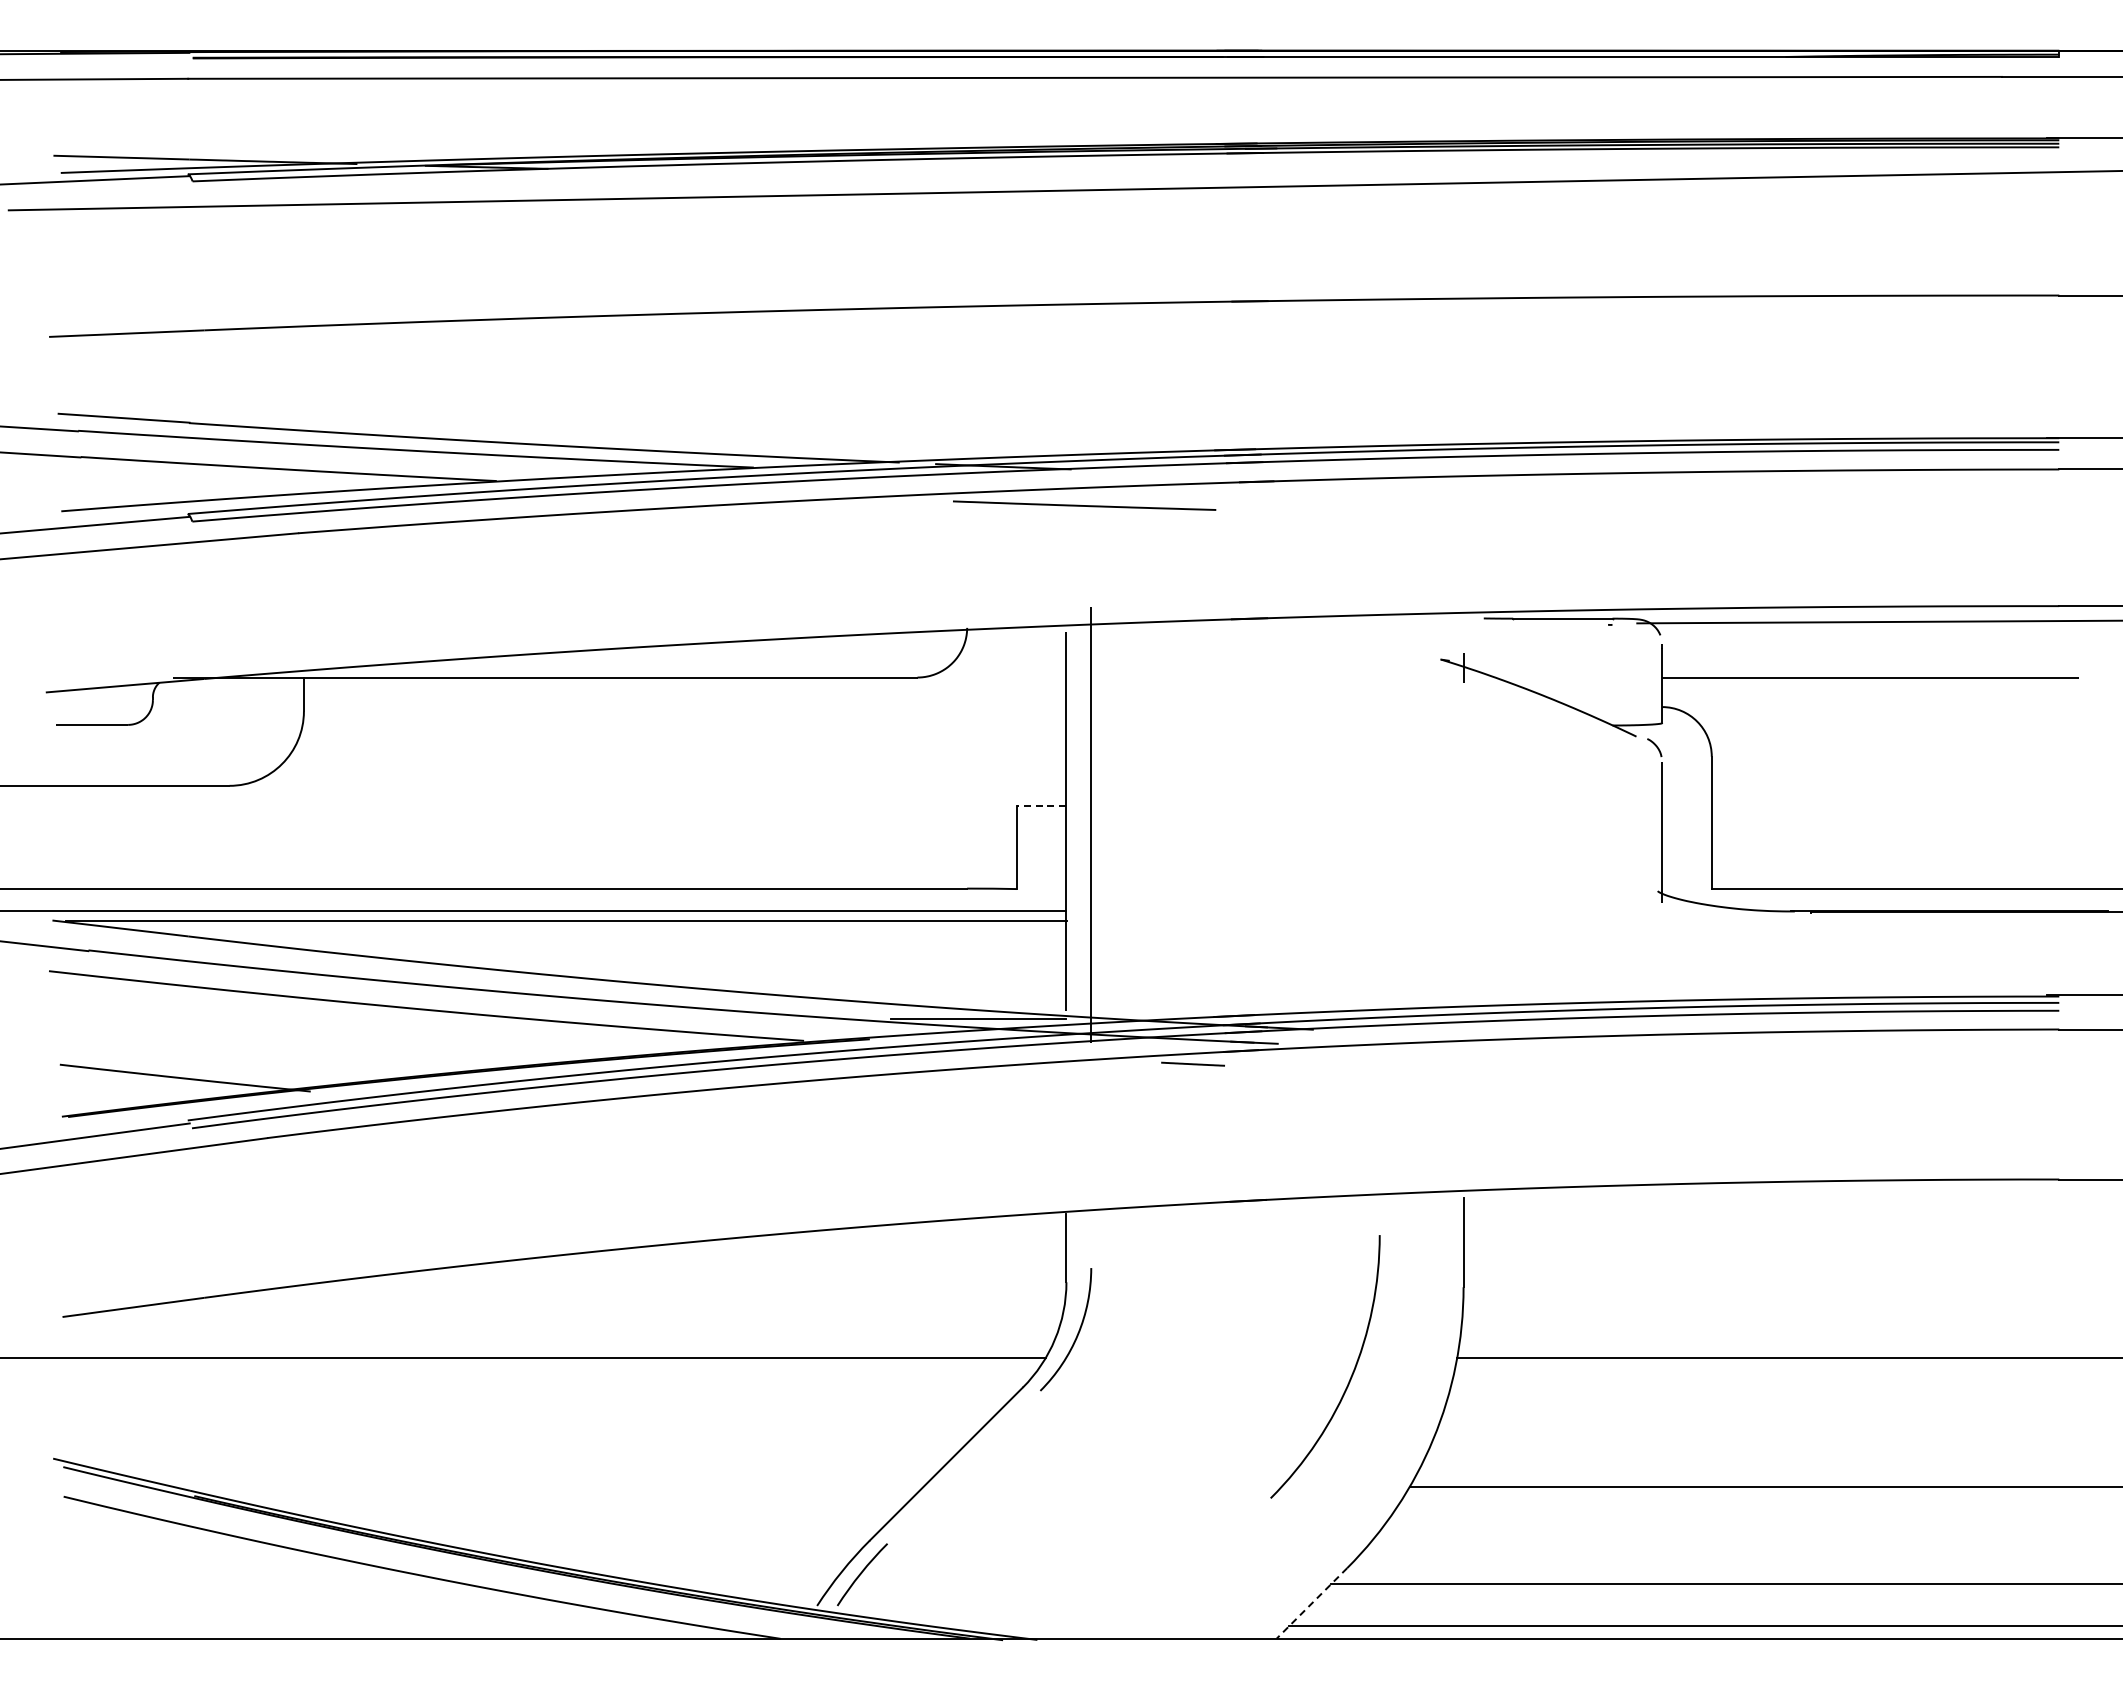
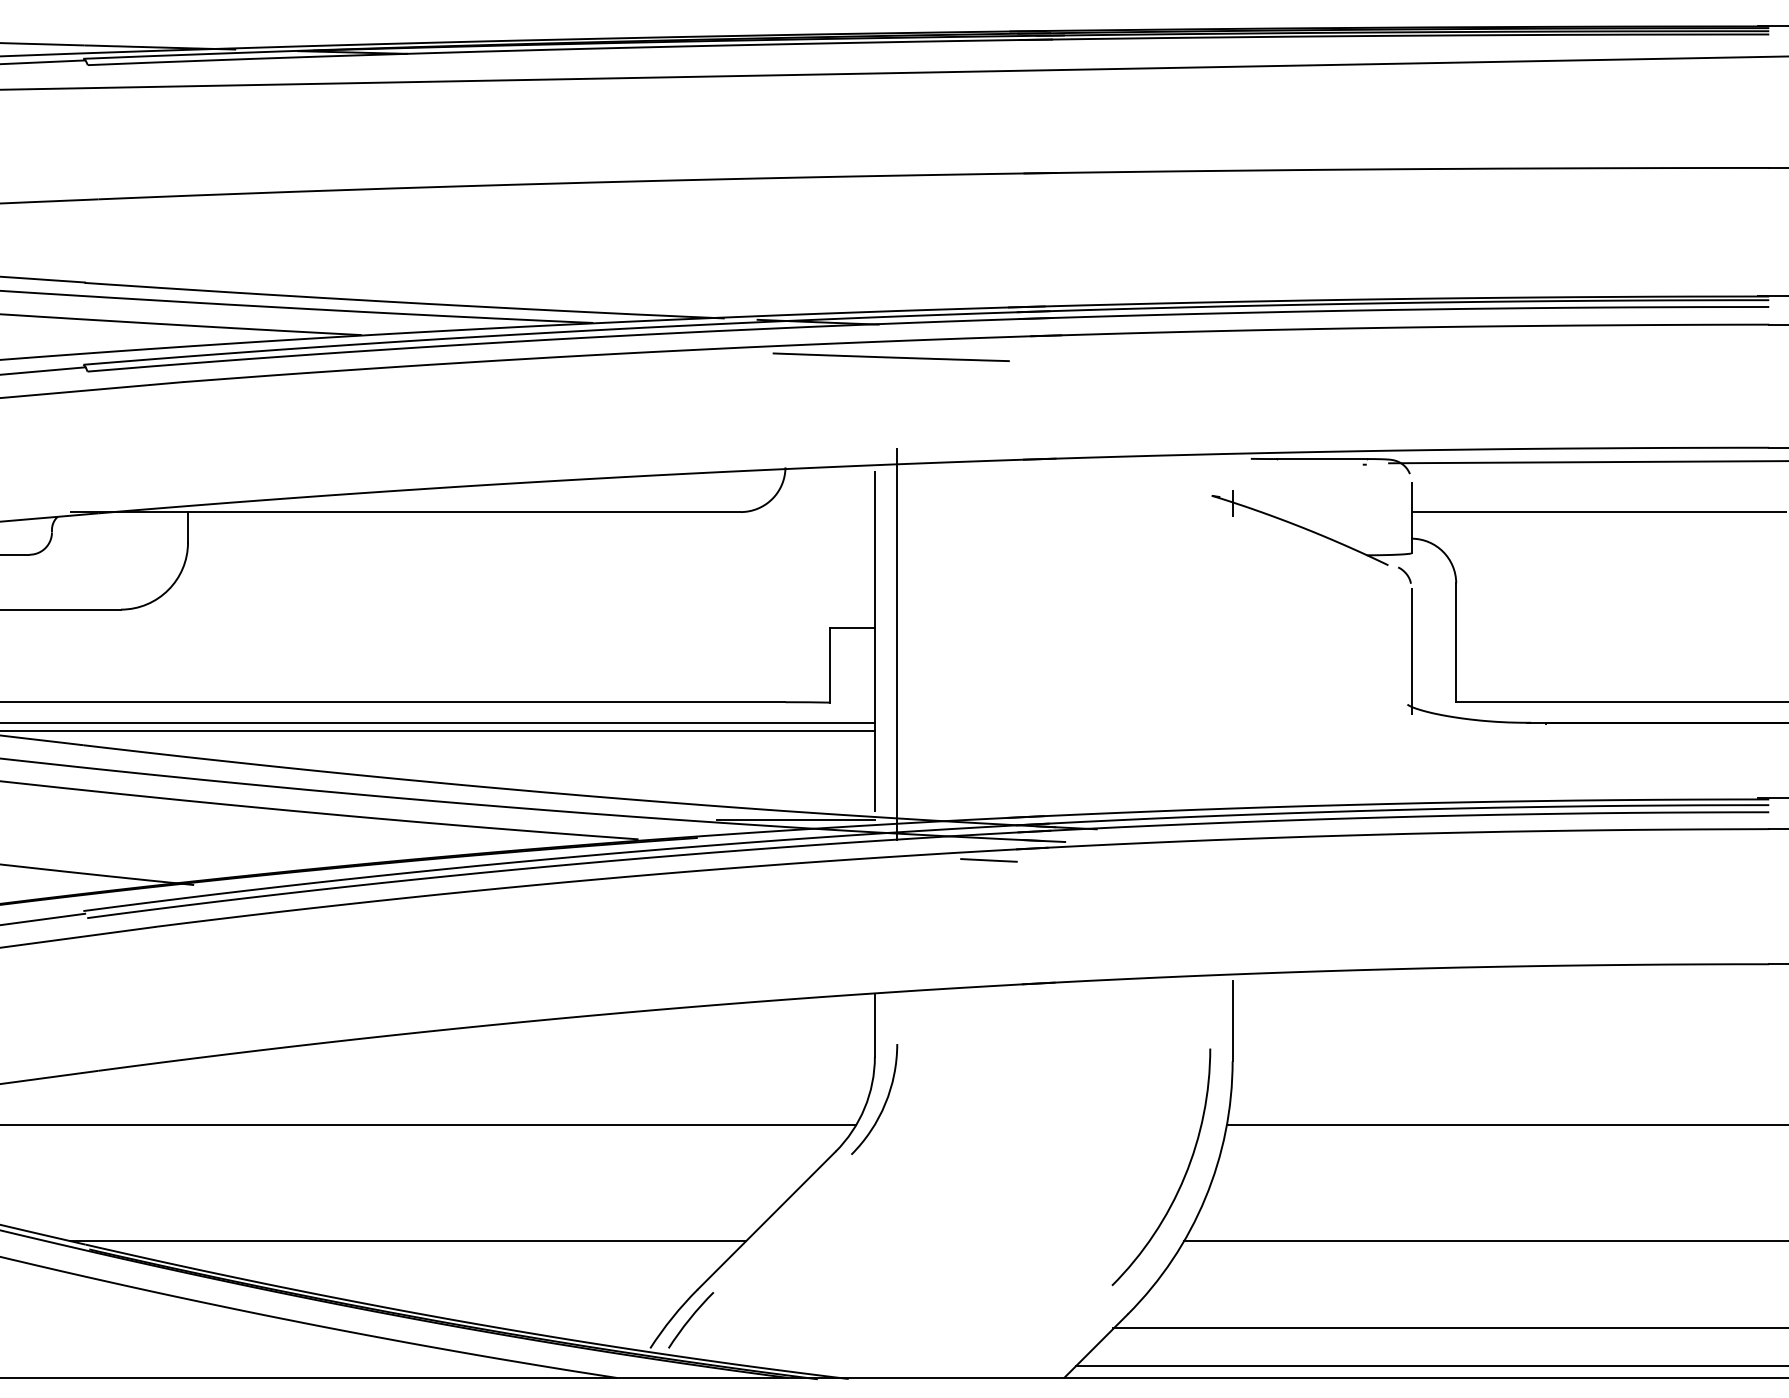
line: (1041, 806) -> (852, 628), dashed -> solid
arc: (1350, 1376) -> (1183, 1175), moved
line: (547, 1486) -> (407, 1240), added
line: (1312, 1603) -> (1096, 1346), dashed -> solid

